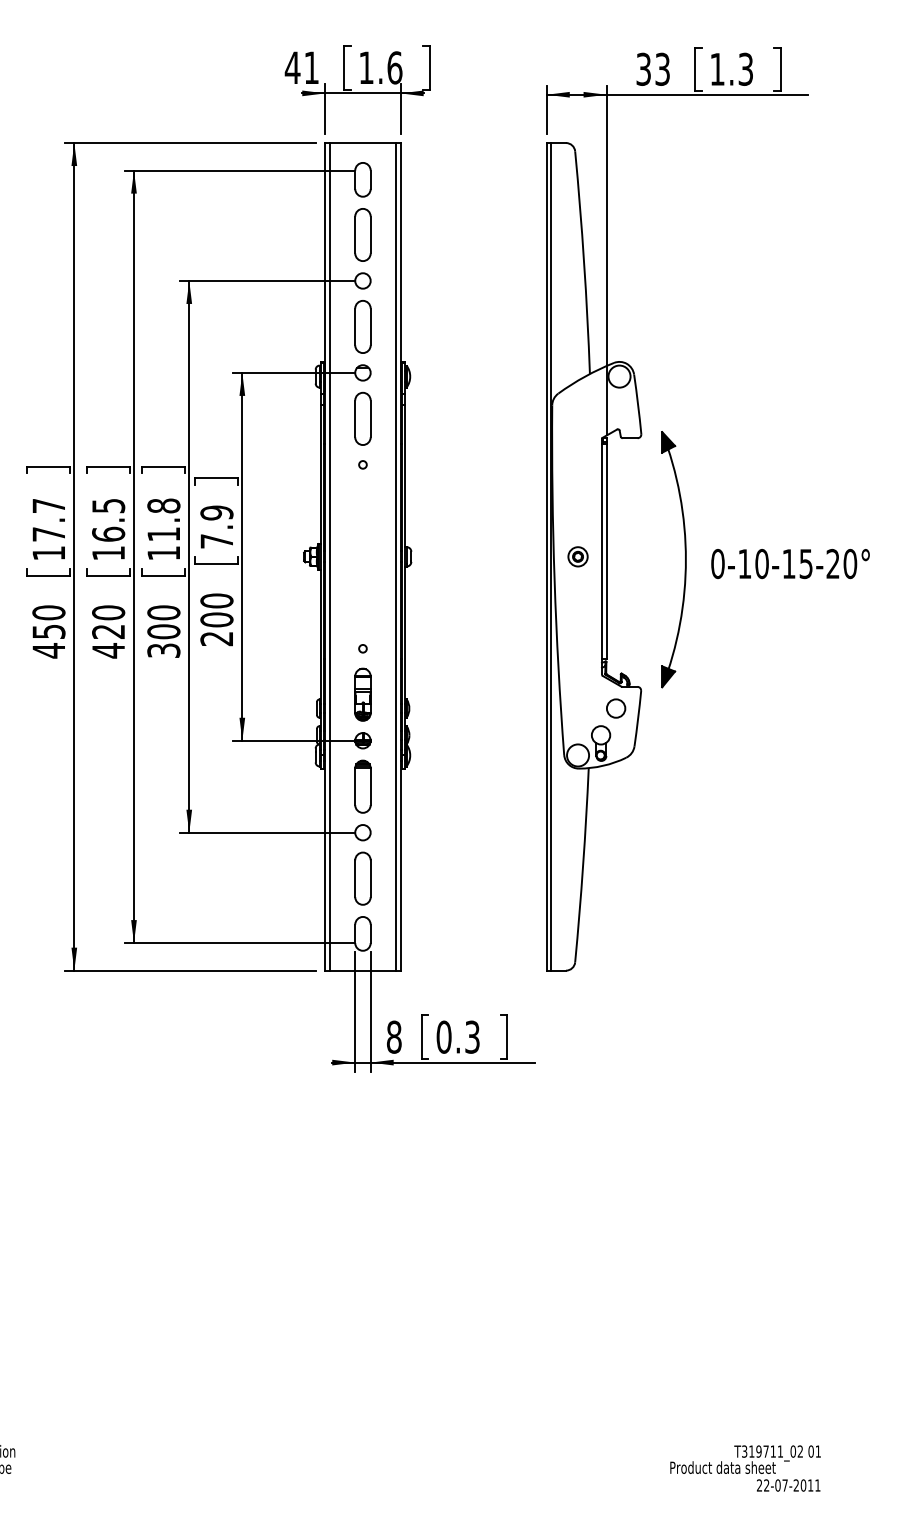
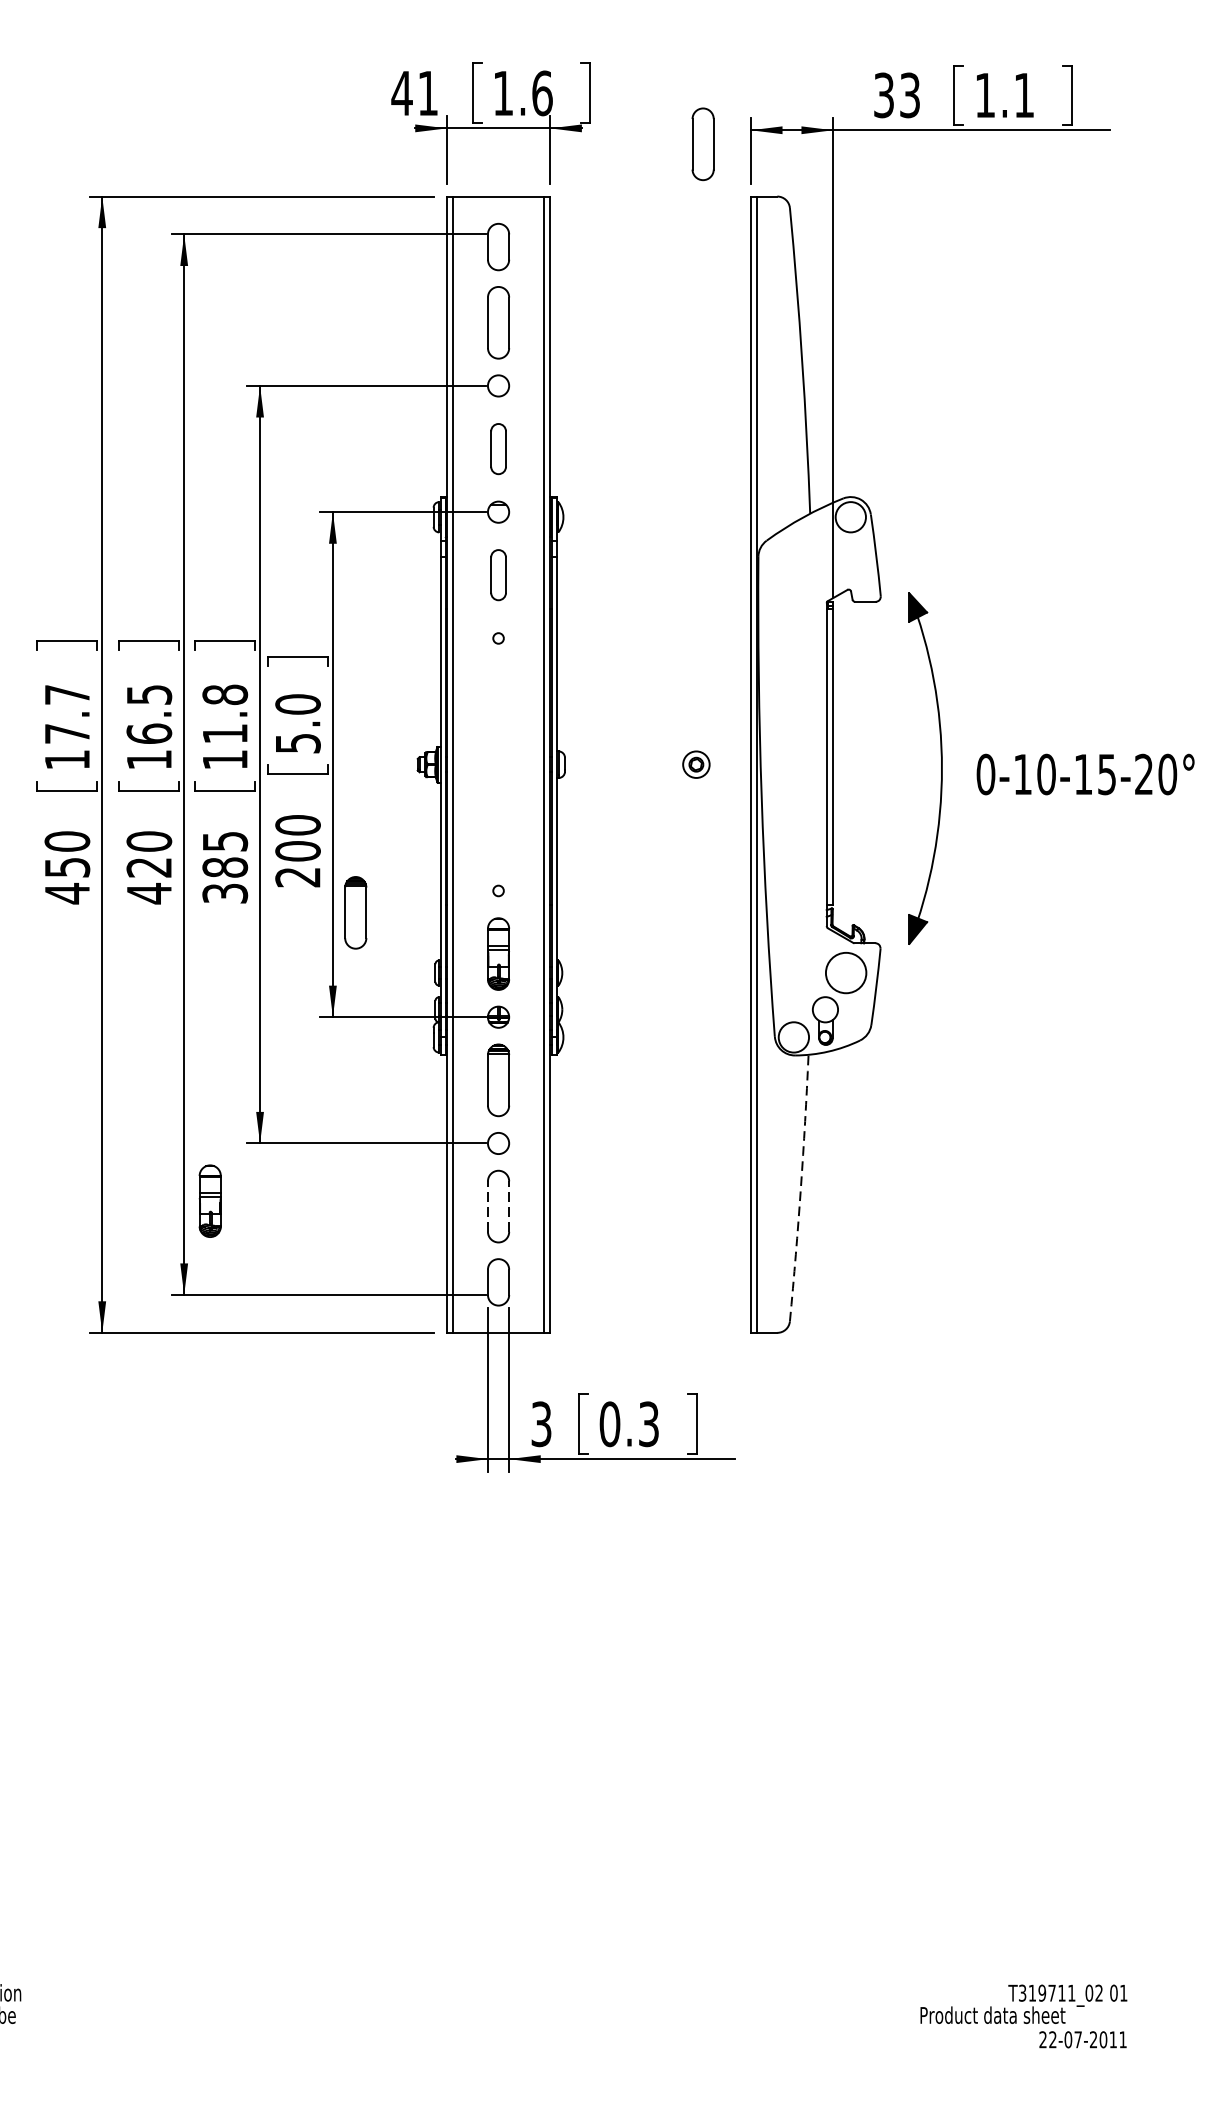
text: (745, 68) -> (1023, 94), 1.3 -> 1.1
part: (511, 104) -> (702, 143), added
part: (362, 326) -> (497, 448), size x0.7
part: (362, 418) -> (497, 574), size x0.7
text: (216, 526) -> (297, 723), 7.9 -> 5.0
part: (577, 556) -> (695, 764), moved
text: (163, 622) -> (224, 854), 300 -> 385
part: (258, 664) -> (355, 912), added
circle: (615, 708) -> (845, 972), size x1.6
arc: (583, 865) -> (801, 1188), solid -> dashed
part: (152, 874) -> (209, 1200), added
line: (355, 878) -> (488, 1206), solid -> dashed
line: (370, 878) -> (508, 1206), solid -> dashed
text: (394, 1036) -> (541, 1423), 8 -> 3

